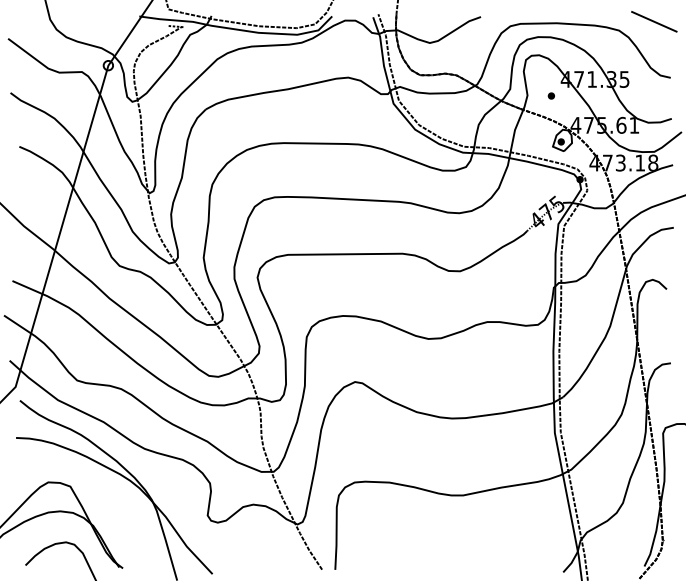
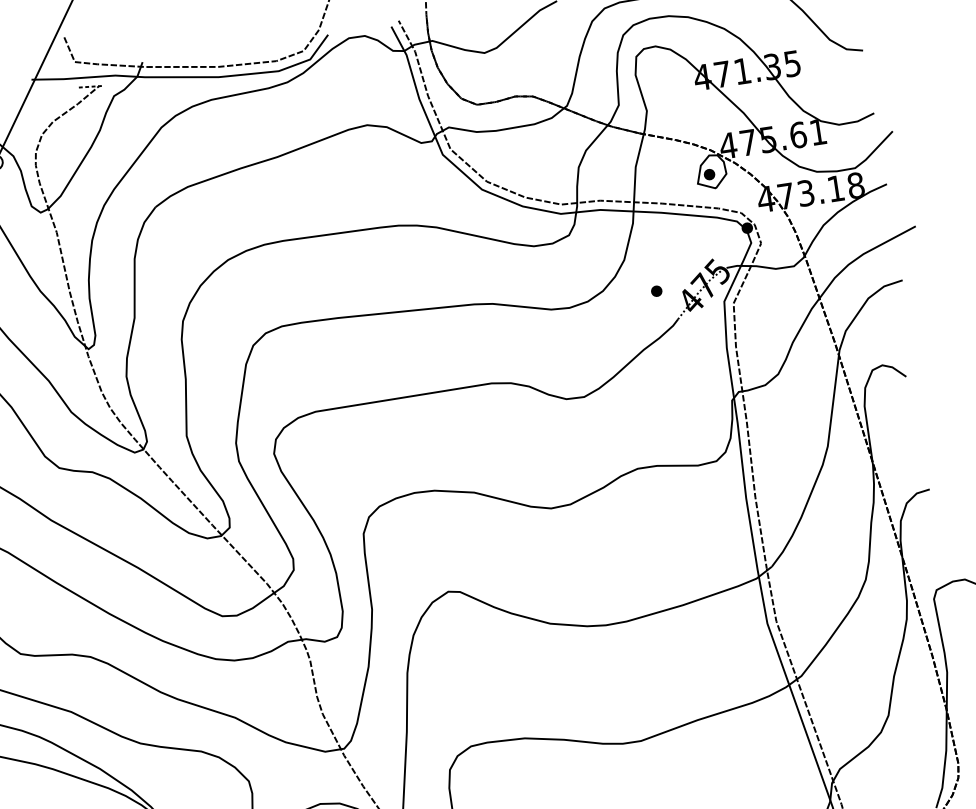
part: (550, 95) -> (655, 290), moved

